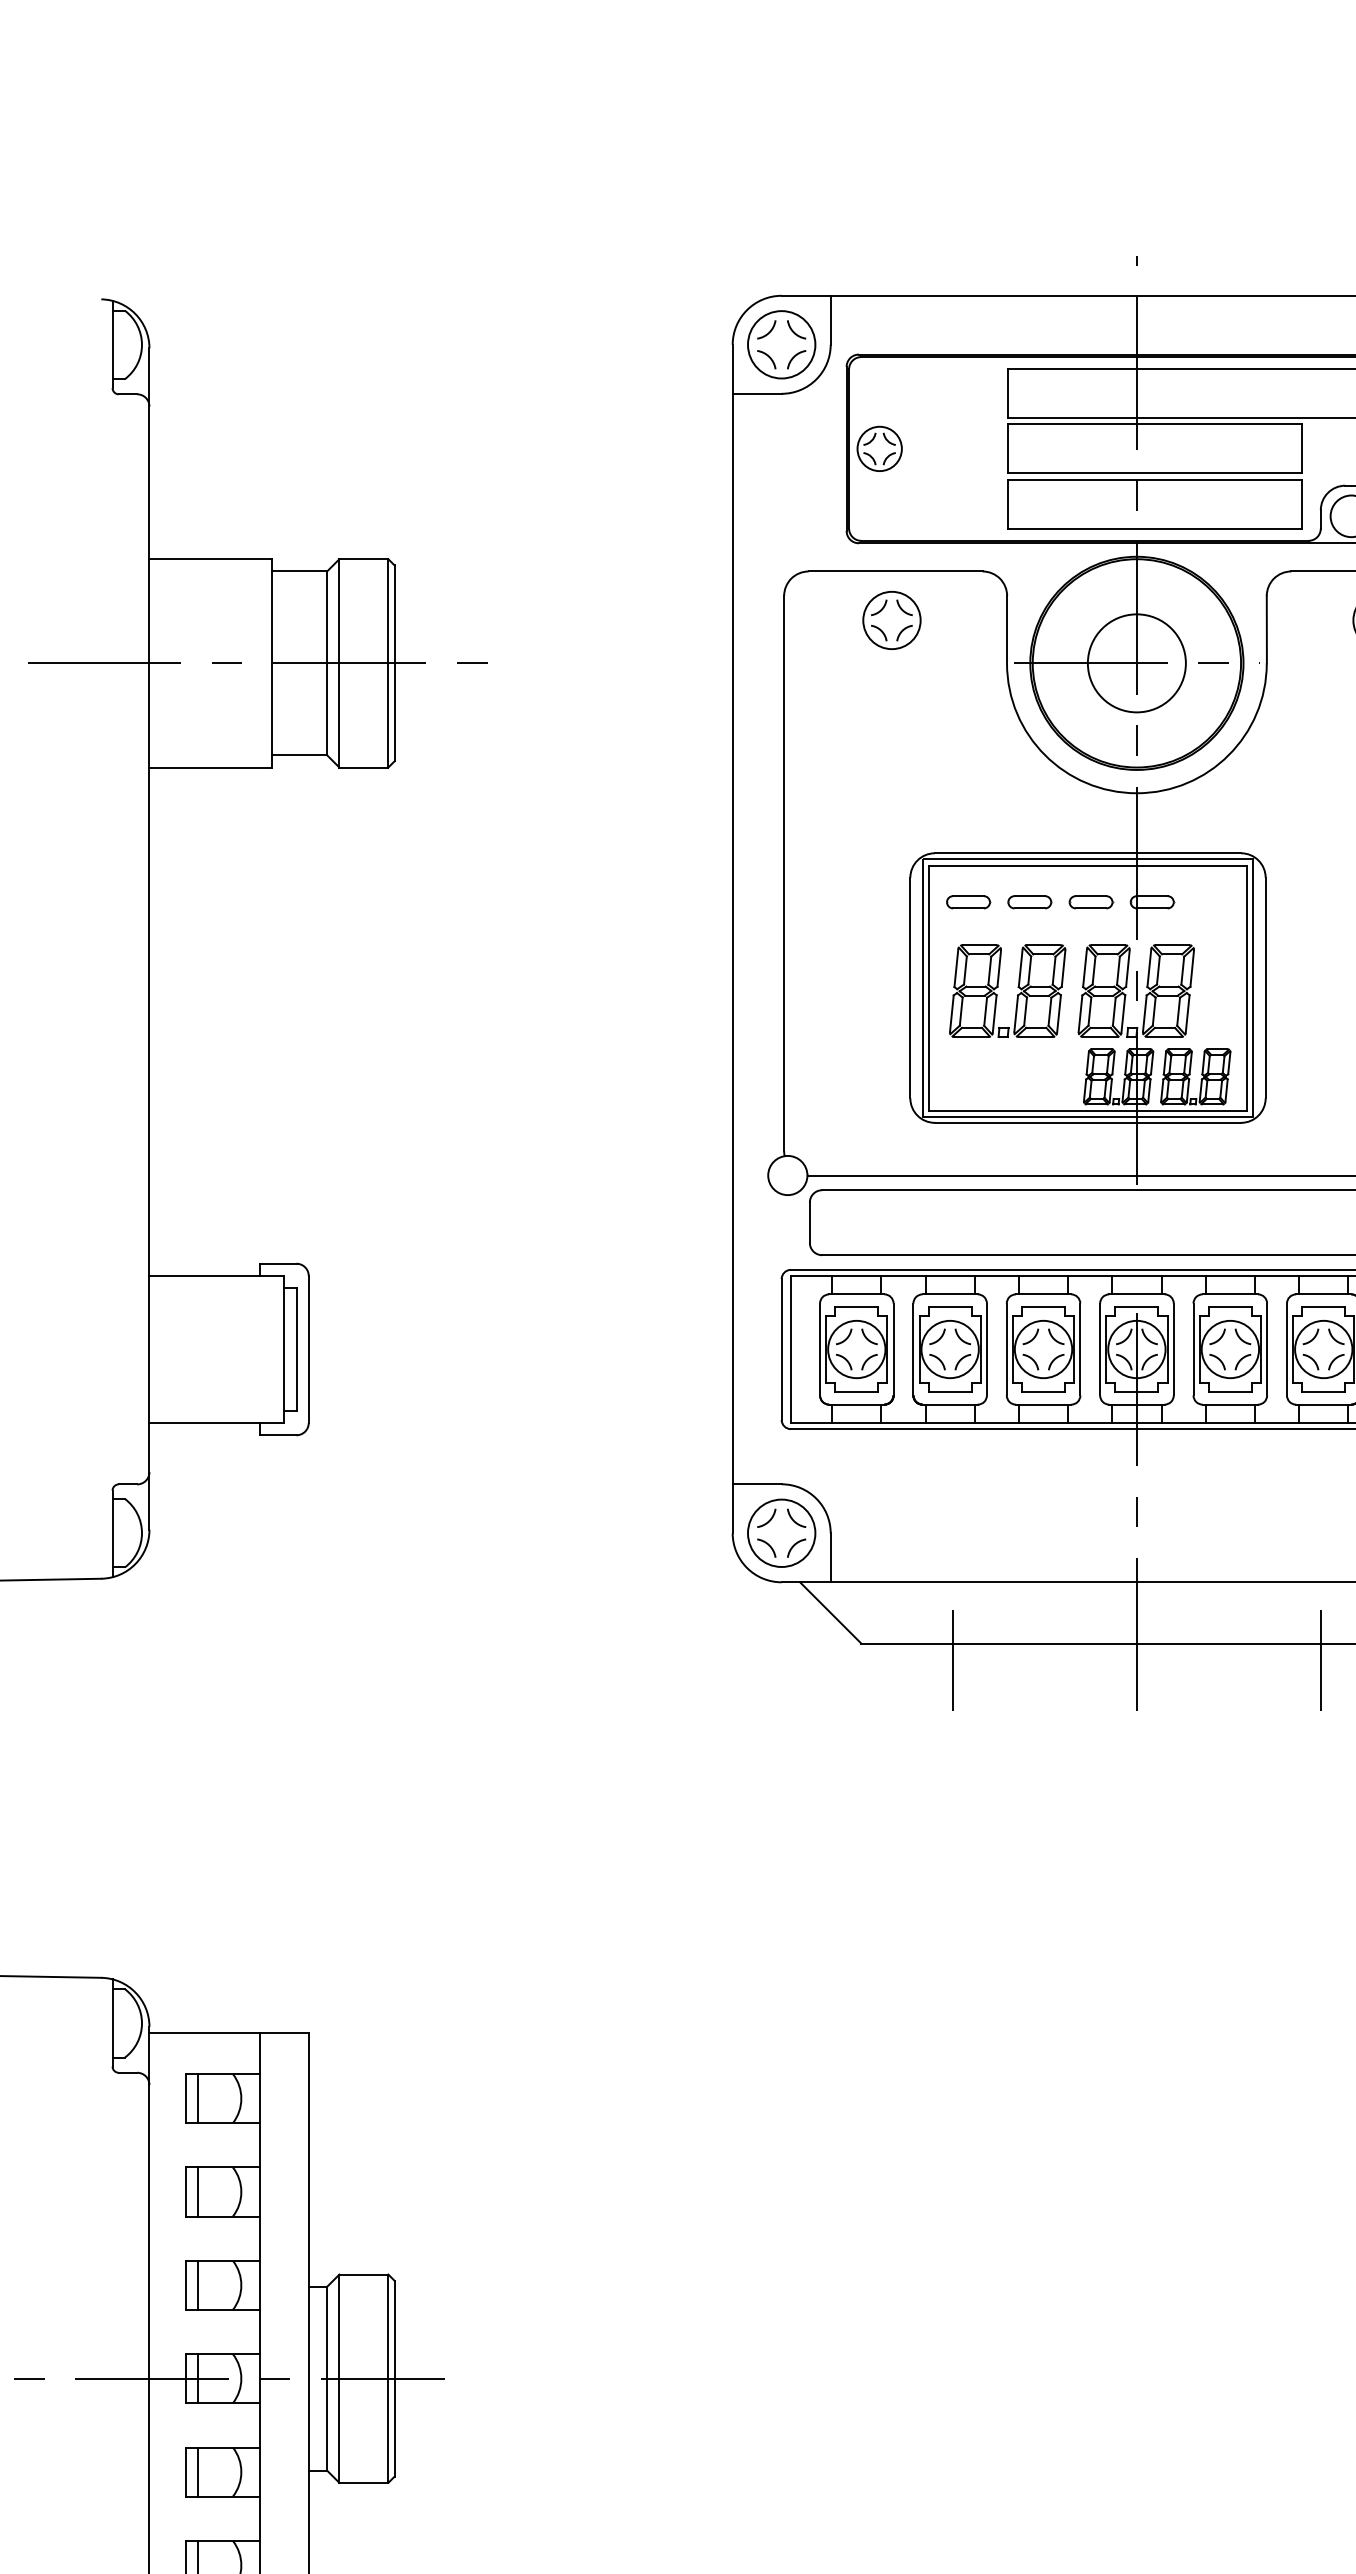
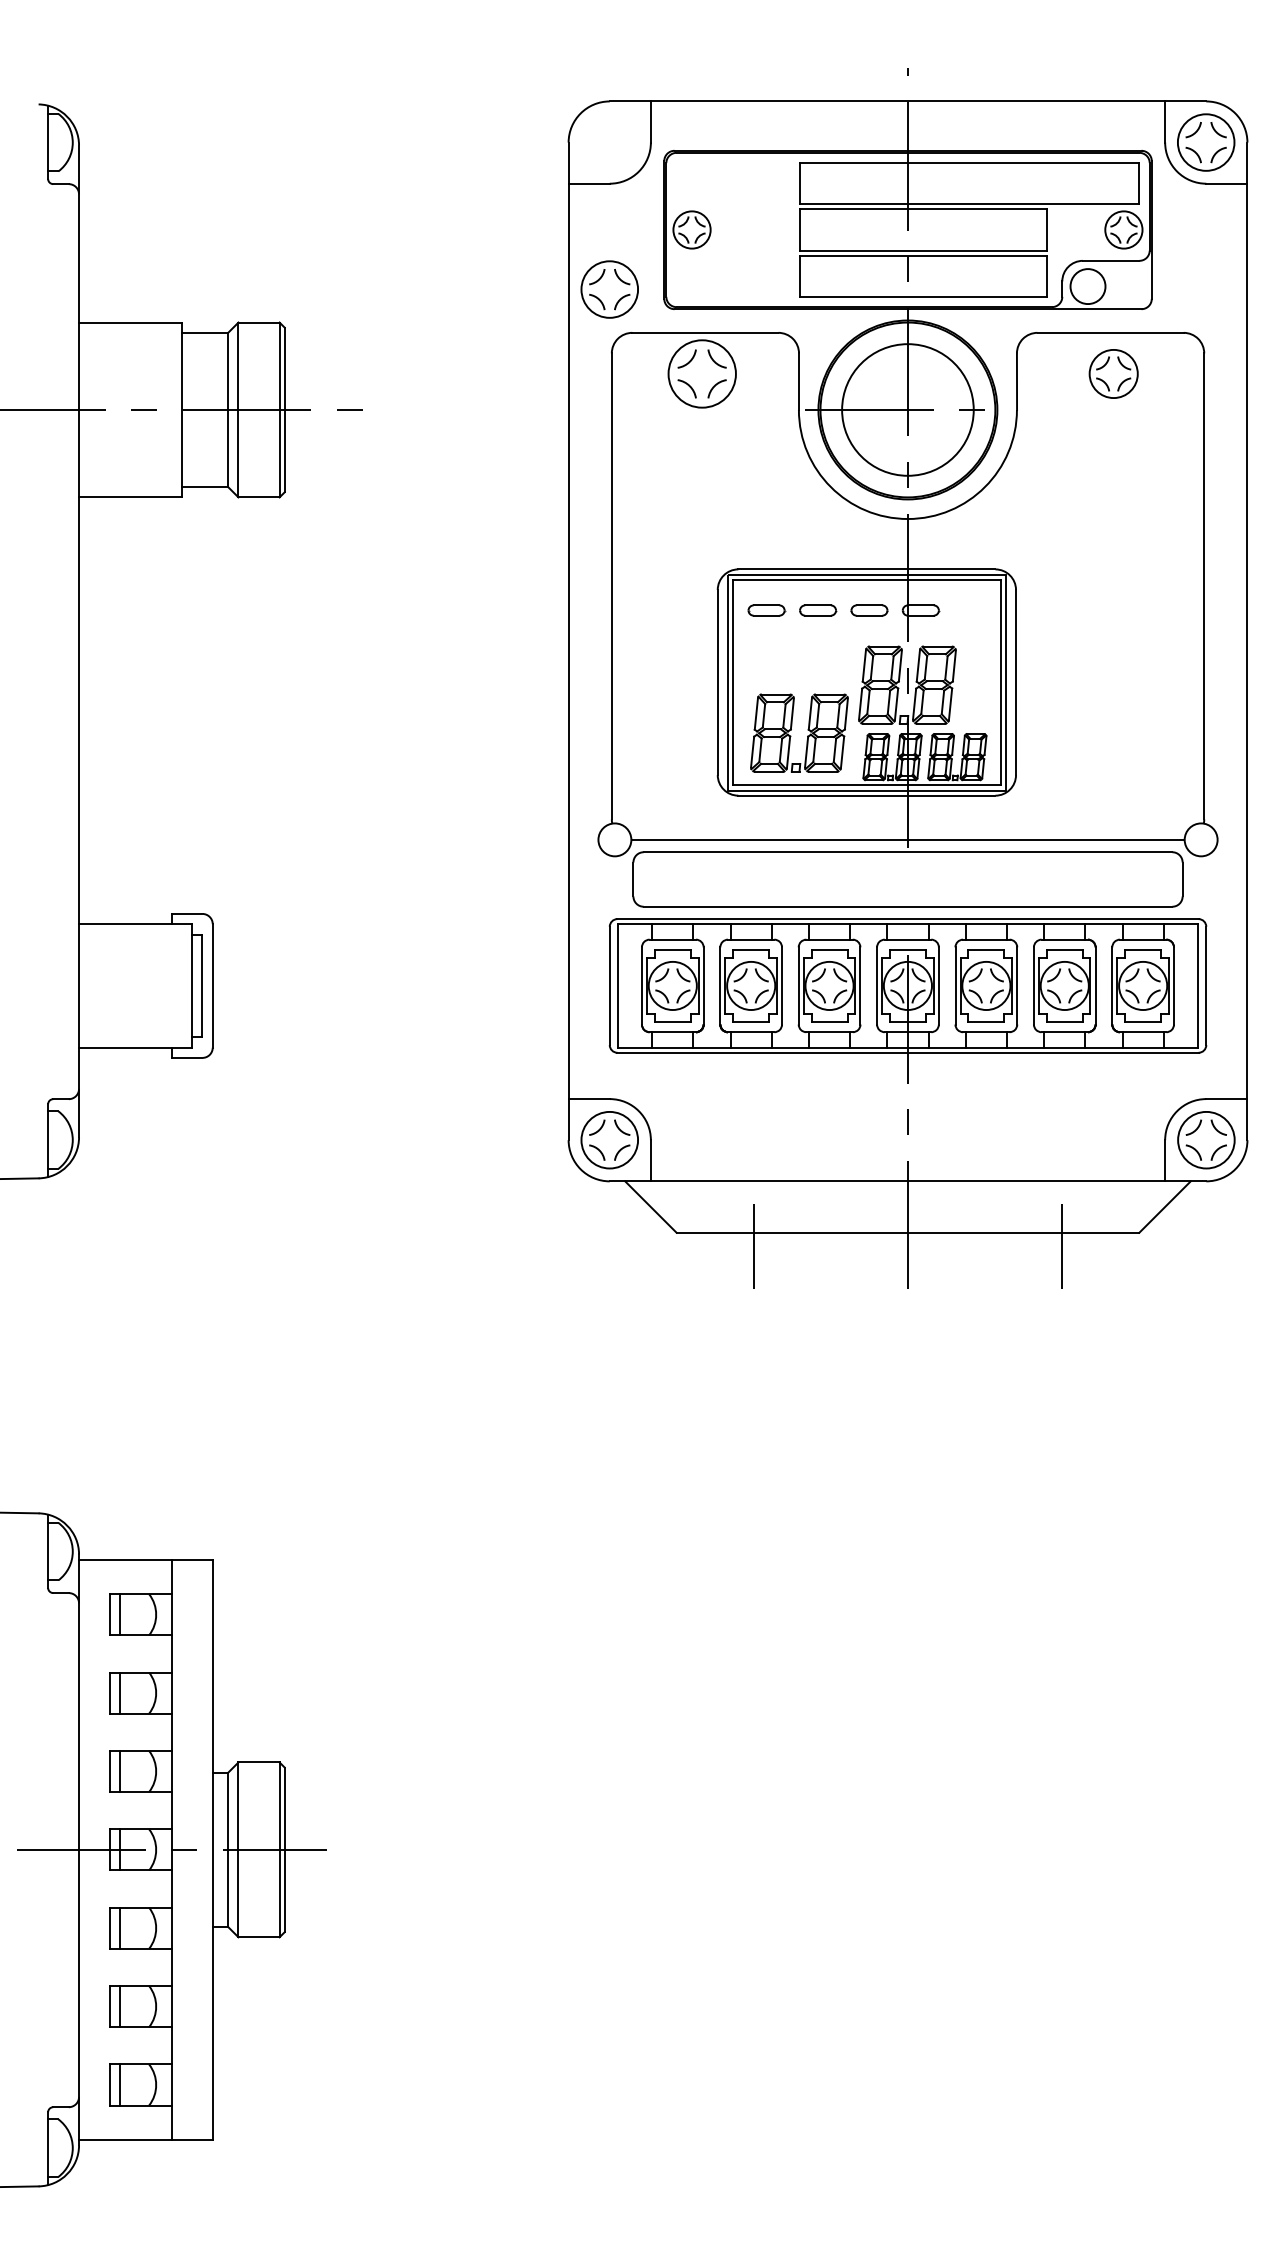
part: (781, 344) -> (609, 289), moved
part: (892, 619) -> (702, 373), size x1.4
circle: (1136, 662) -> (907, 409), size x1.6
part: (998, 988) -> (791, 730), moved

